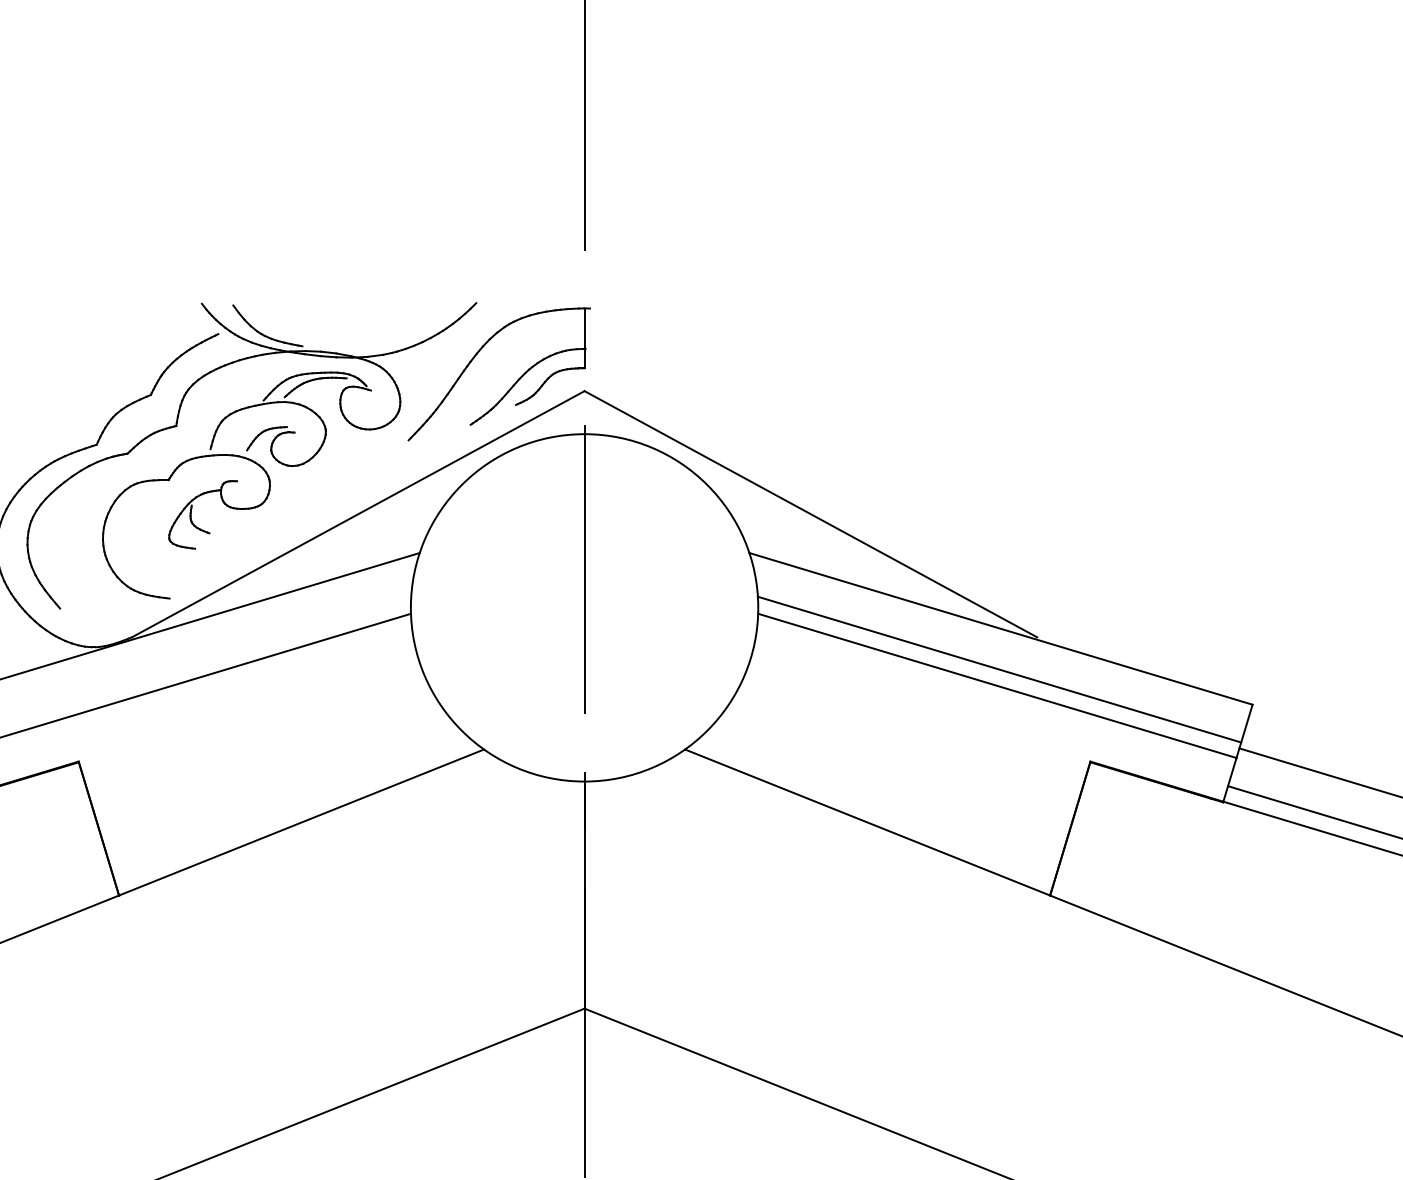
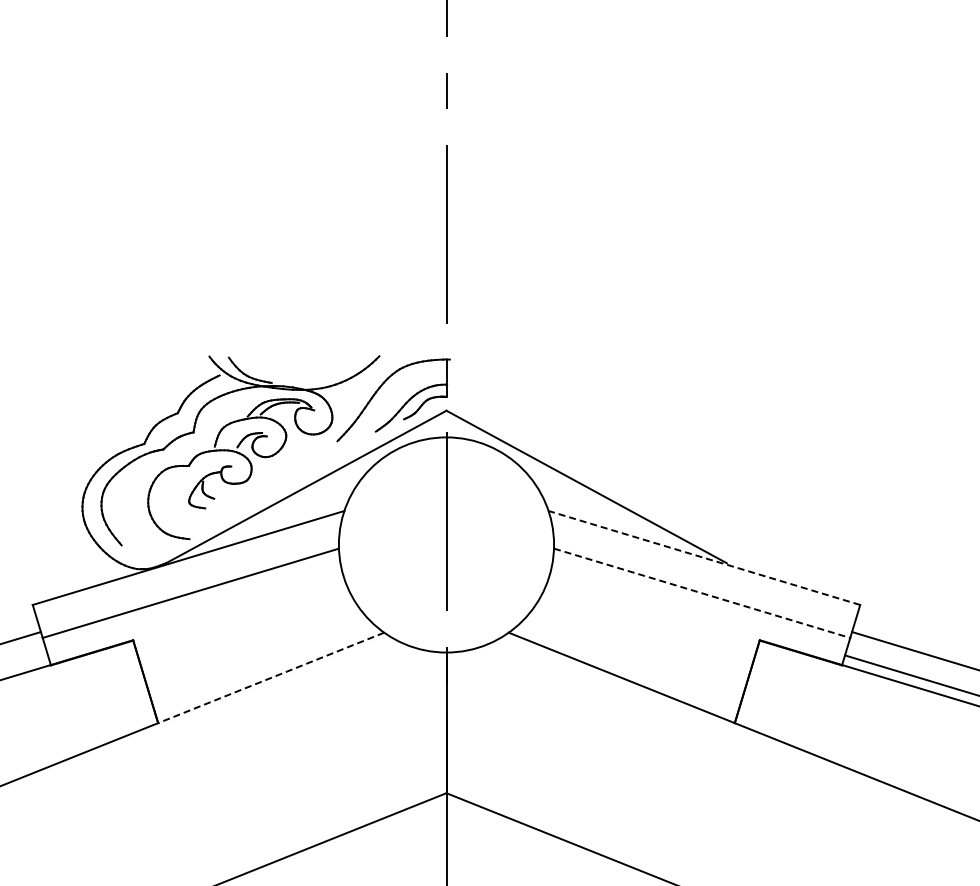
line: (1001, 628) -> (704, 557), solid -> dashed
line: (999, 670) -> (703, 583), removed
line: (997, 686) -> (702, 593), solid -> dashed
line: (302, 821) -> (271, 677), solid -> dashed

